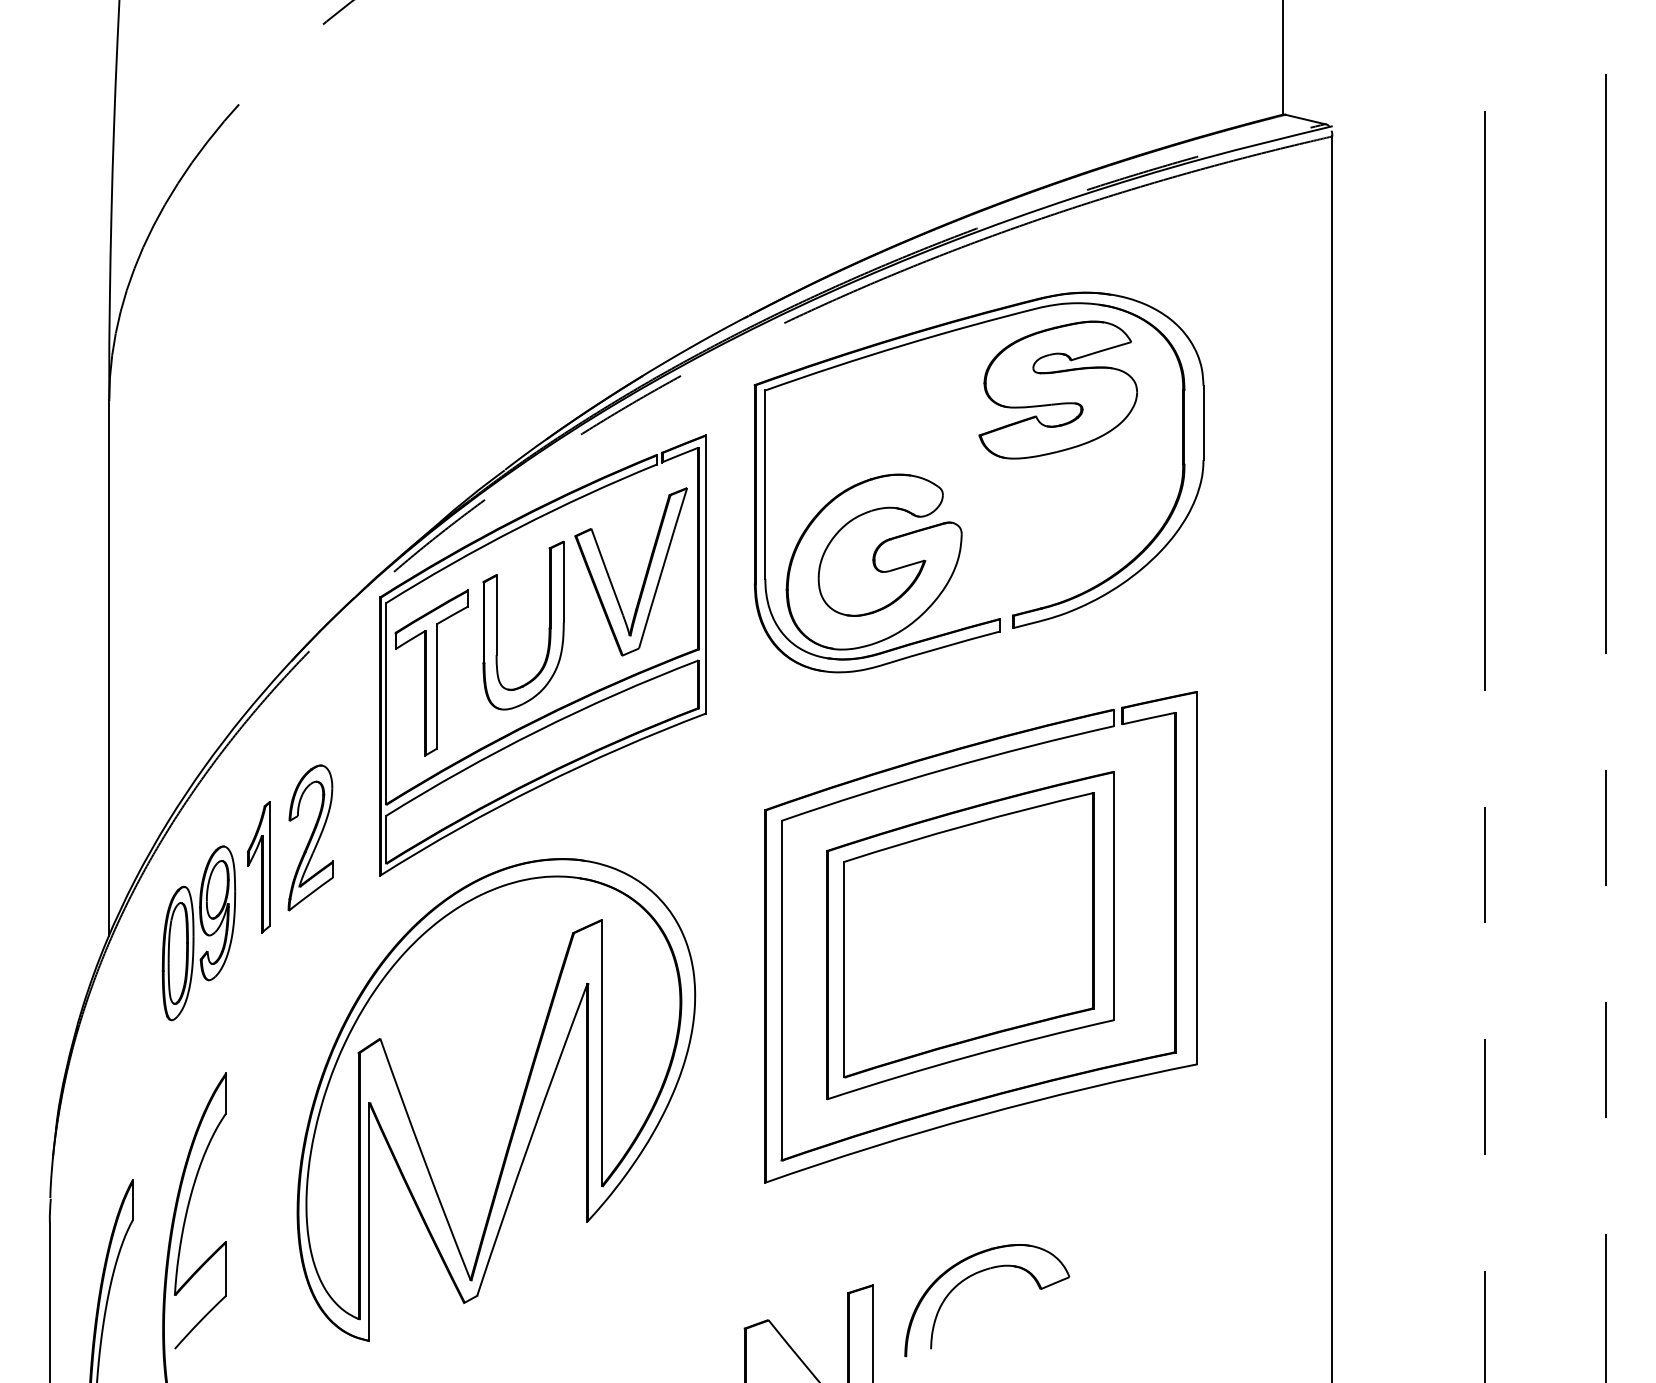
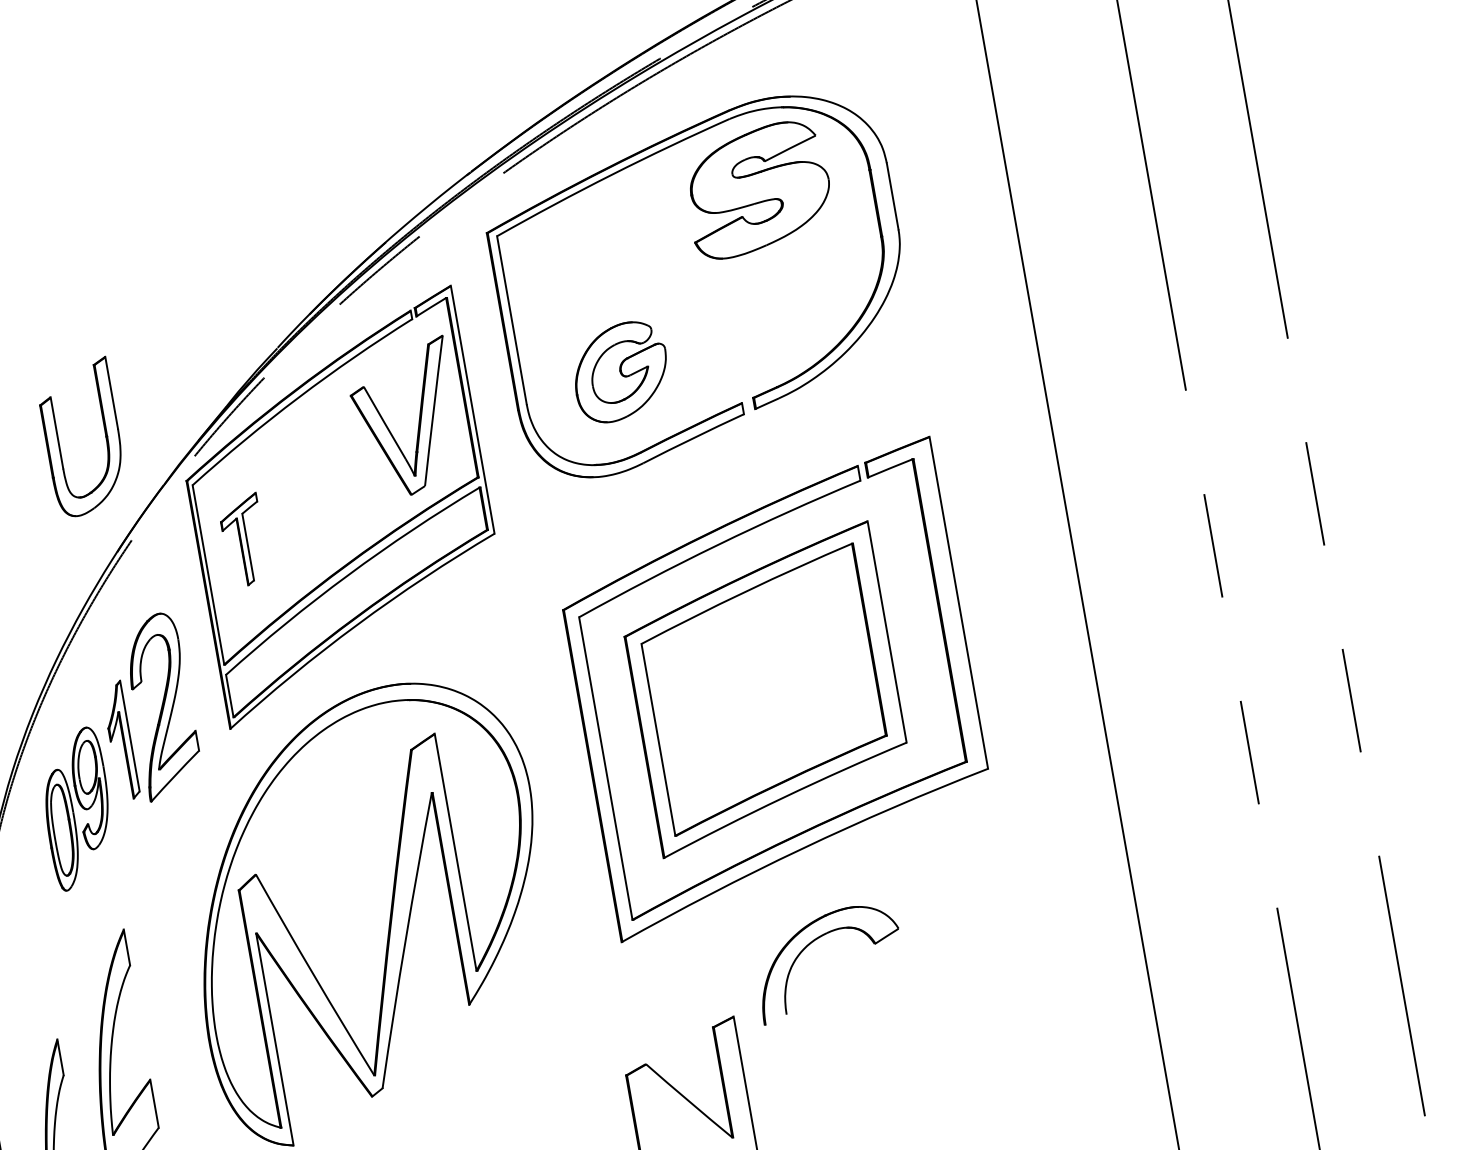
part: (873, 561) -> (620, 371), size x0.6
part: (548, 627) -> (105, 435), moved
part: (431, 672) -> (243, 540), size x0.6
part: (310, 837) -> (161, 706), size x1.4
part: (974, 1275) -> (813, 942), moved

